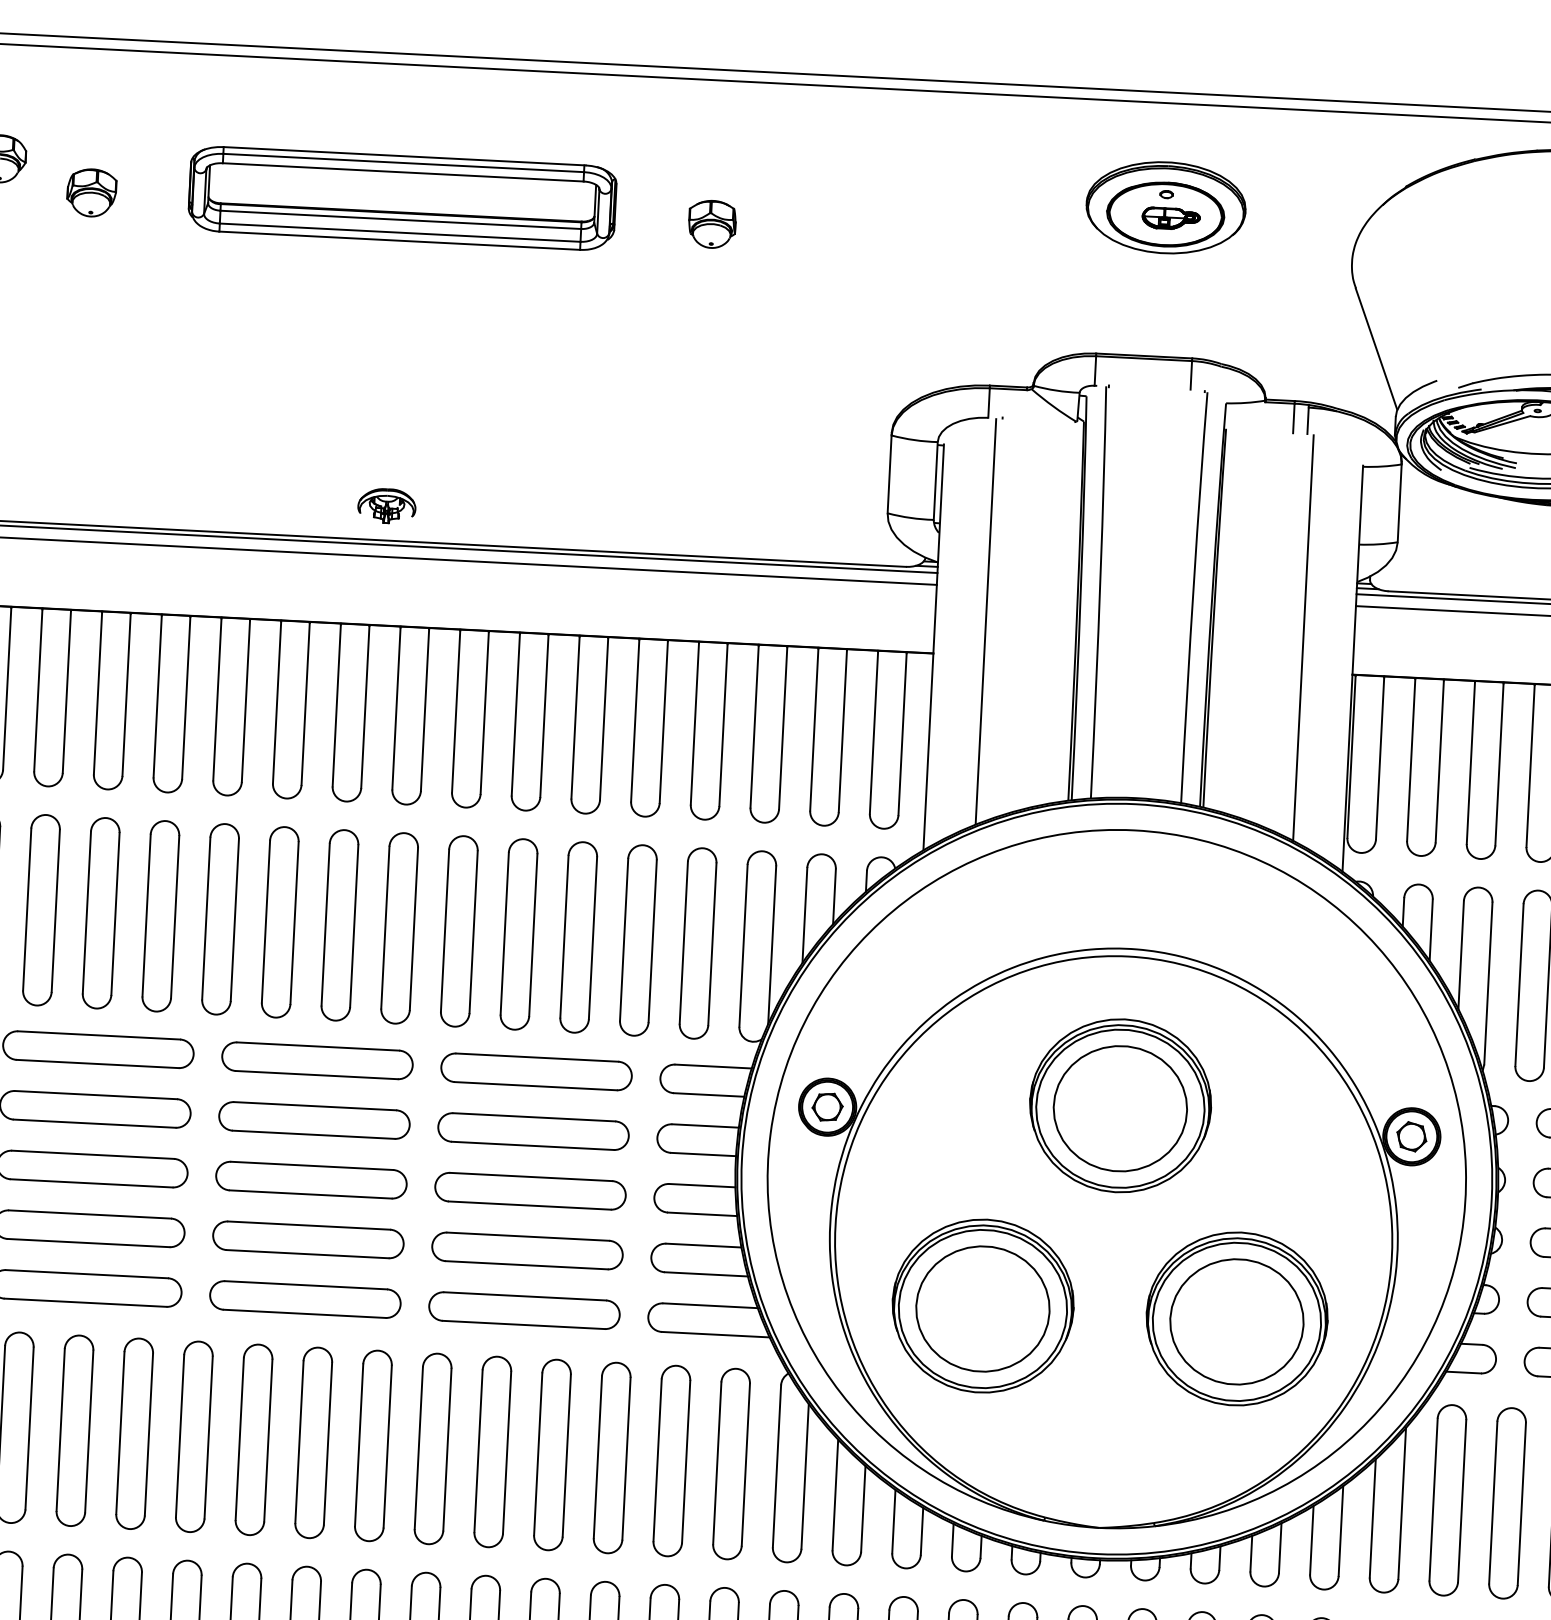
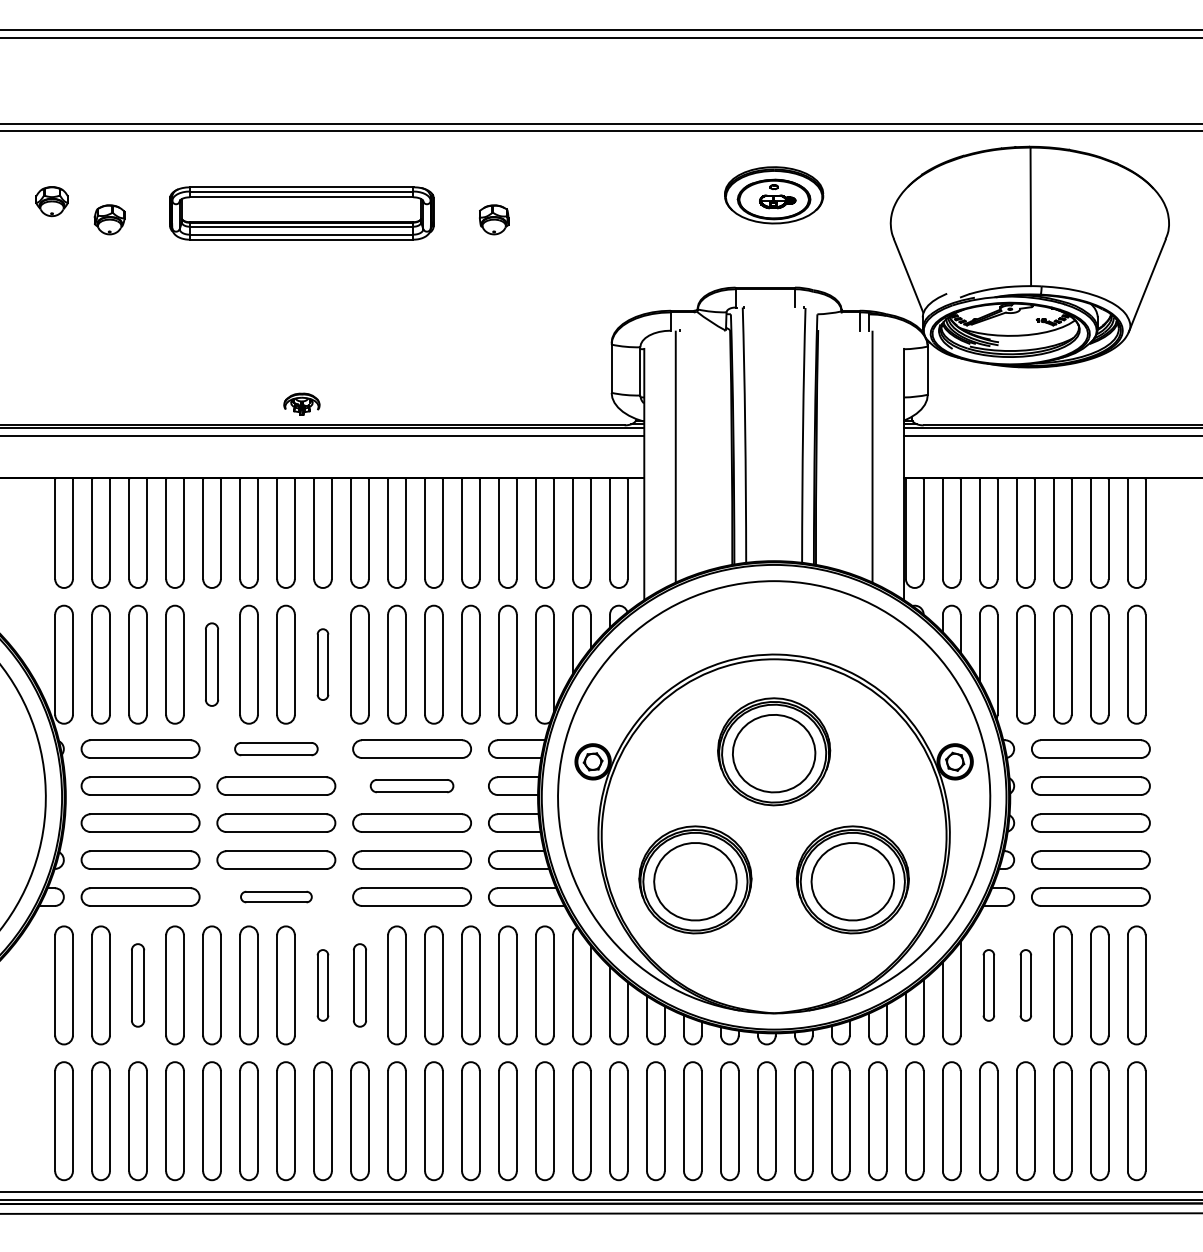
part: (219, 918) -> (211, 664), size x0.7
part: (398, 927) -> (322, 664), size x0.6
part: (317, 1059) -> (276, 748), size x0.7
part: (532, 1130) -> (411, 785), size x0.7
part: (305, 1298) -> (276, 896), size x0.6
part: (74, 1430) -> (137, 985), size x0.7
part: (372, 1445) -> (322, 985), size x0.6
part: (432, 1449) -> (359, 985), size x0.7
part: (1447, 1500) -> (988, 985), size x0.6
part: (1507, 1503) -> (1025, 985), size x0.6

